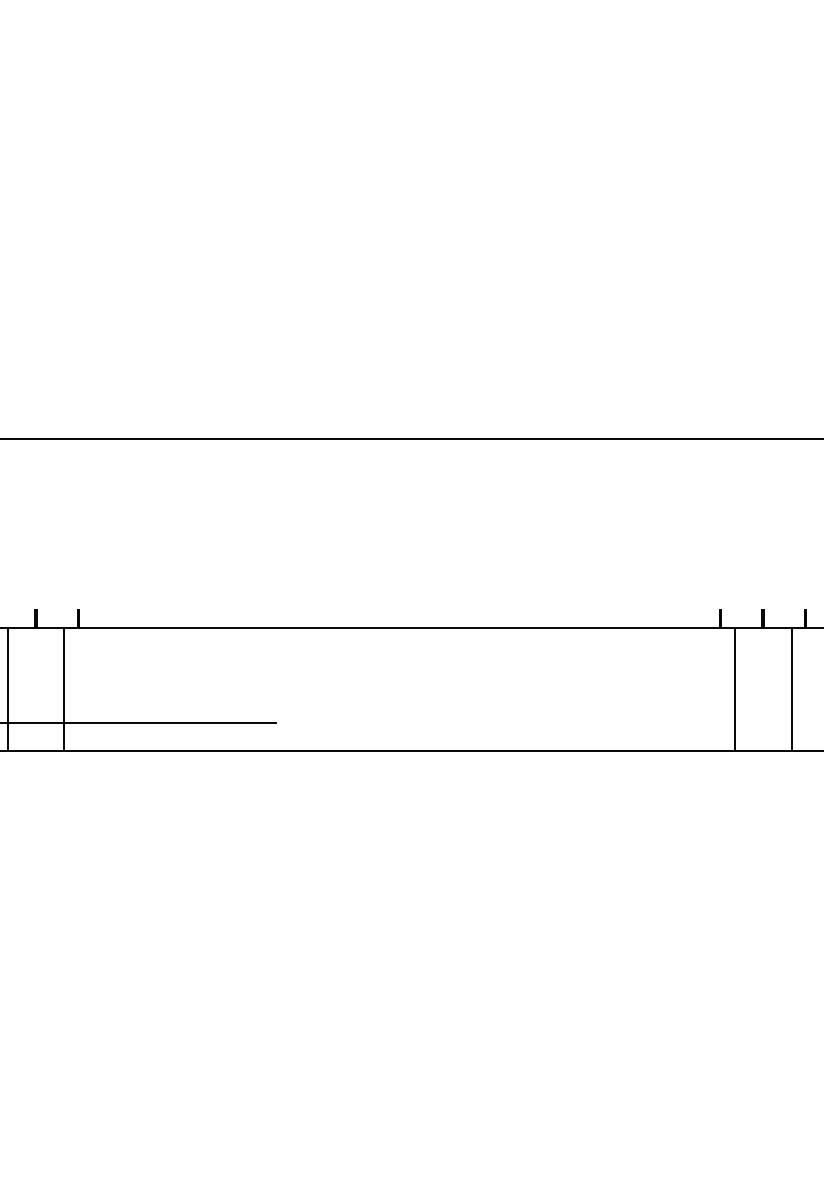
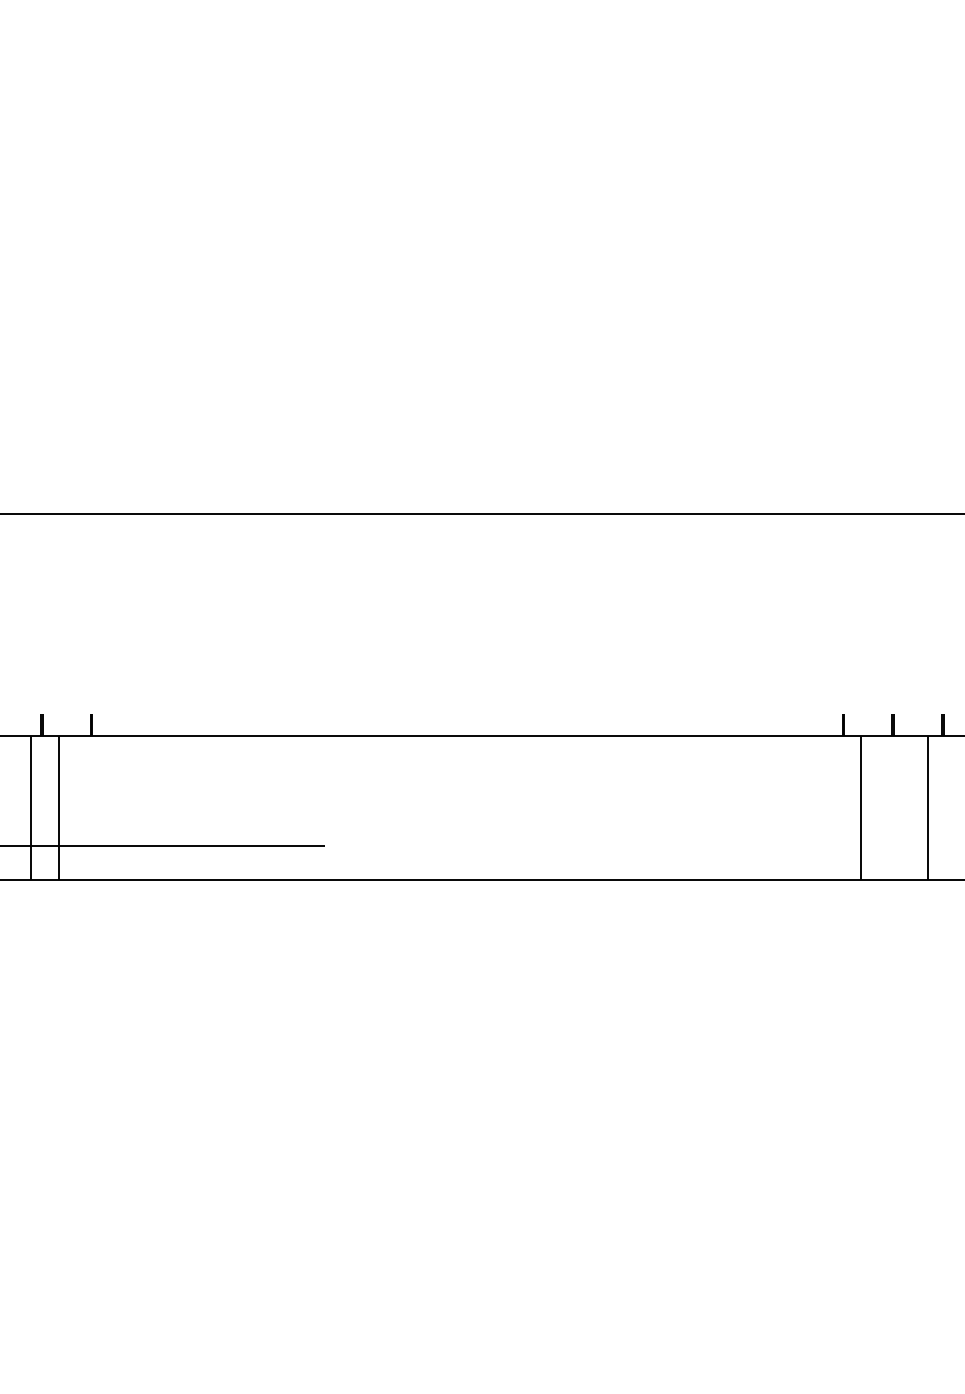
line: (7, 689) -> (59, 807), moved
line: (64, 689) -> (30, 807), moved

